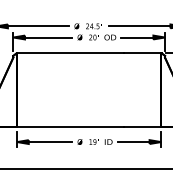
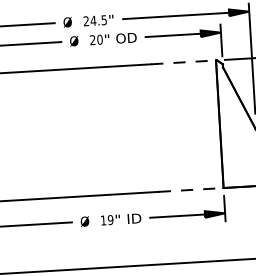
line: (142, 53) -> (183, 62), solid -> dashed
line: (142, 127) -> (191, 190), solid -> dashed

